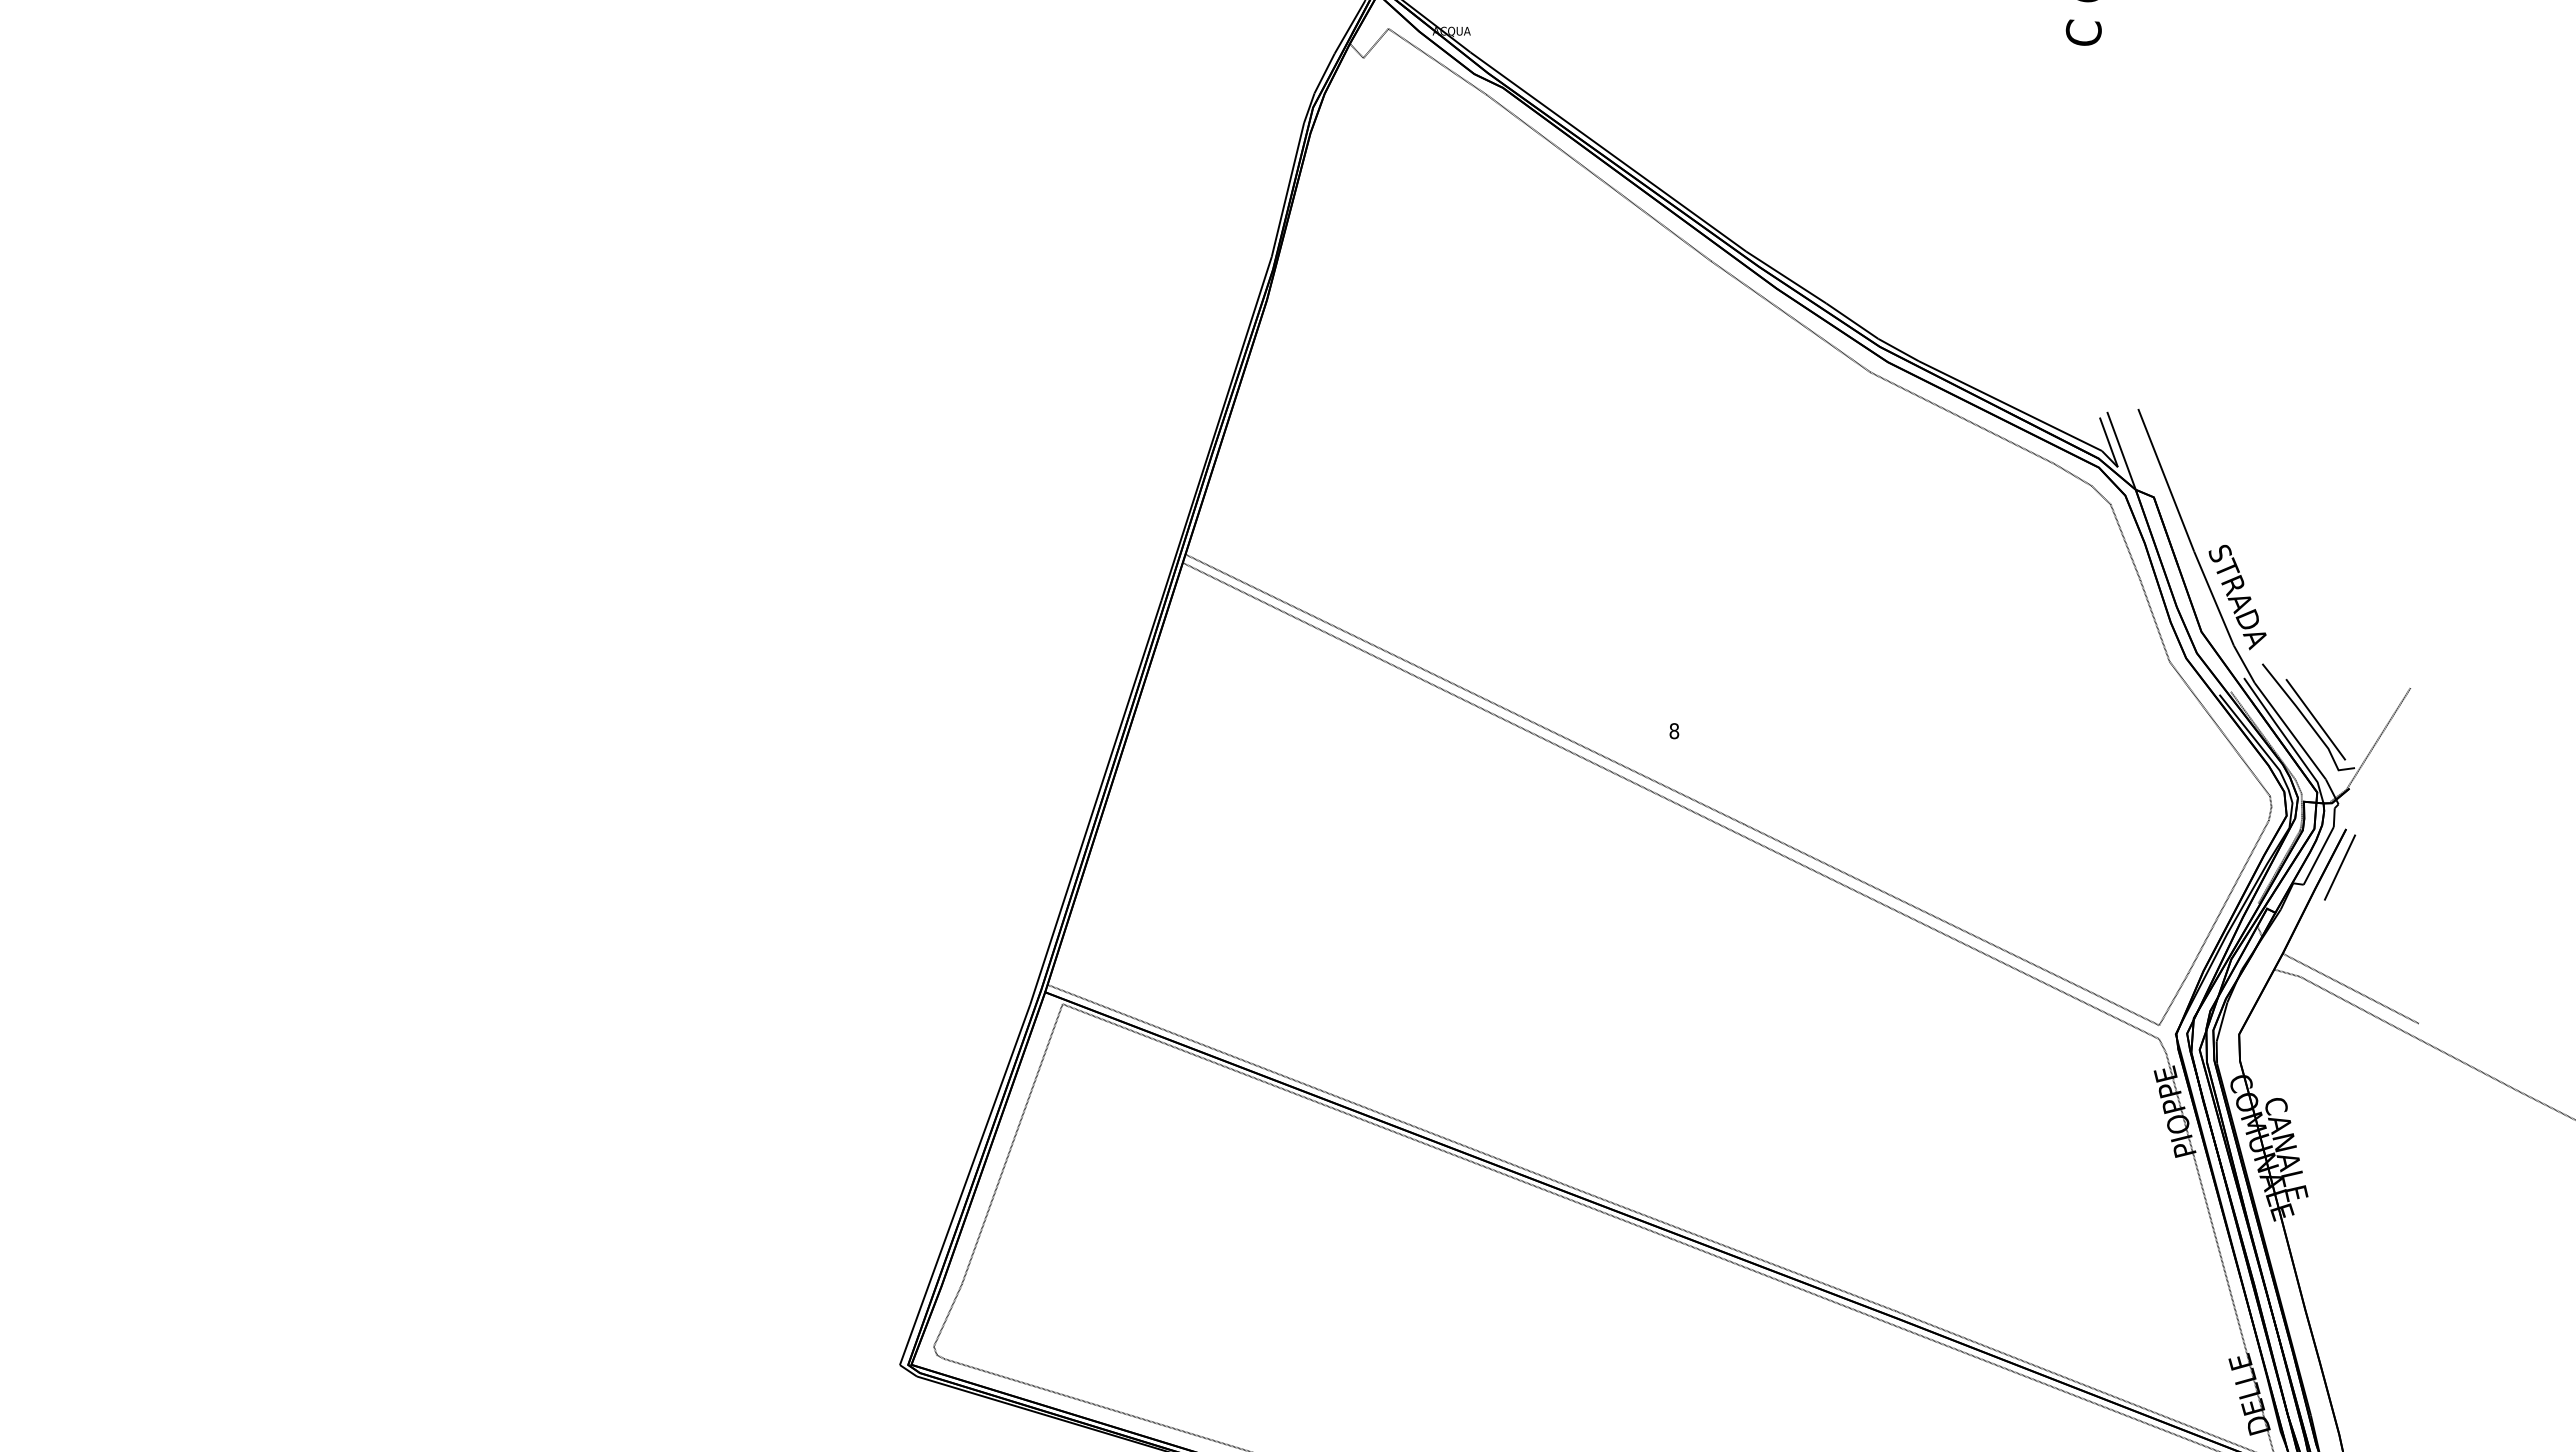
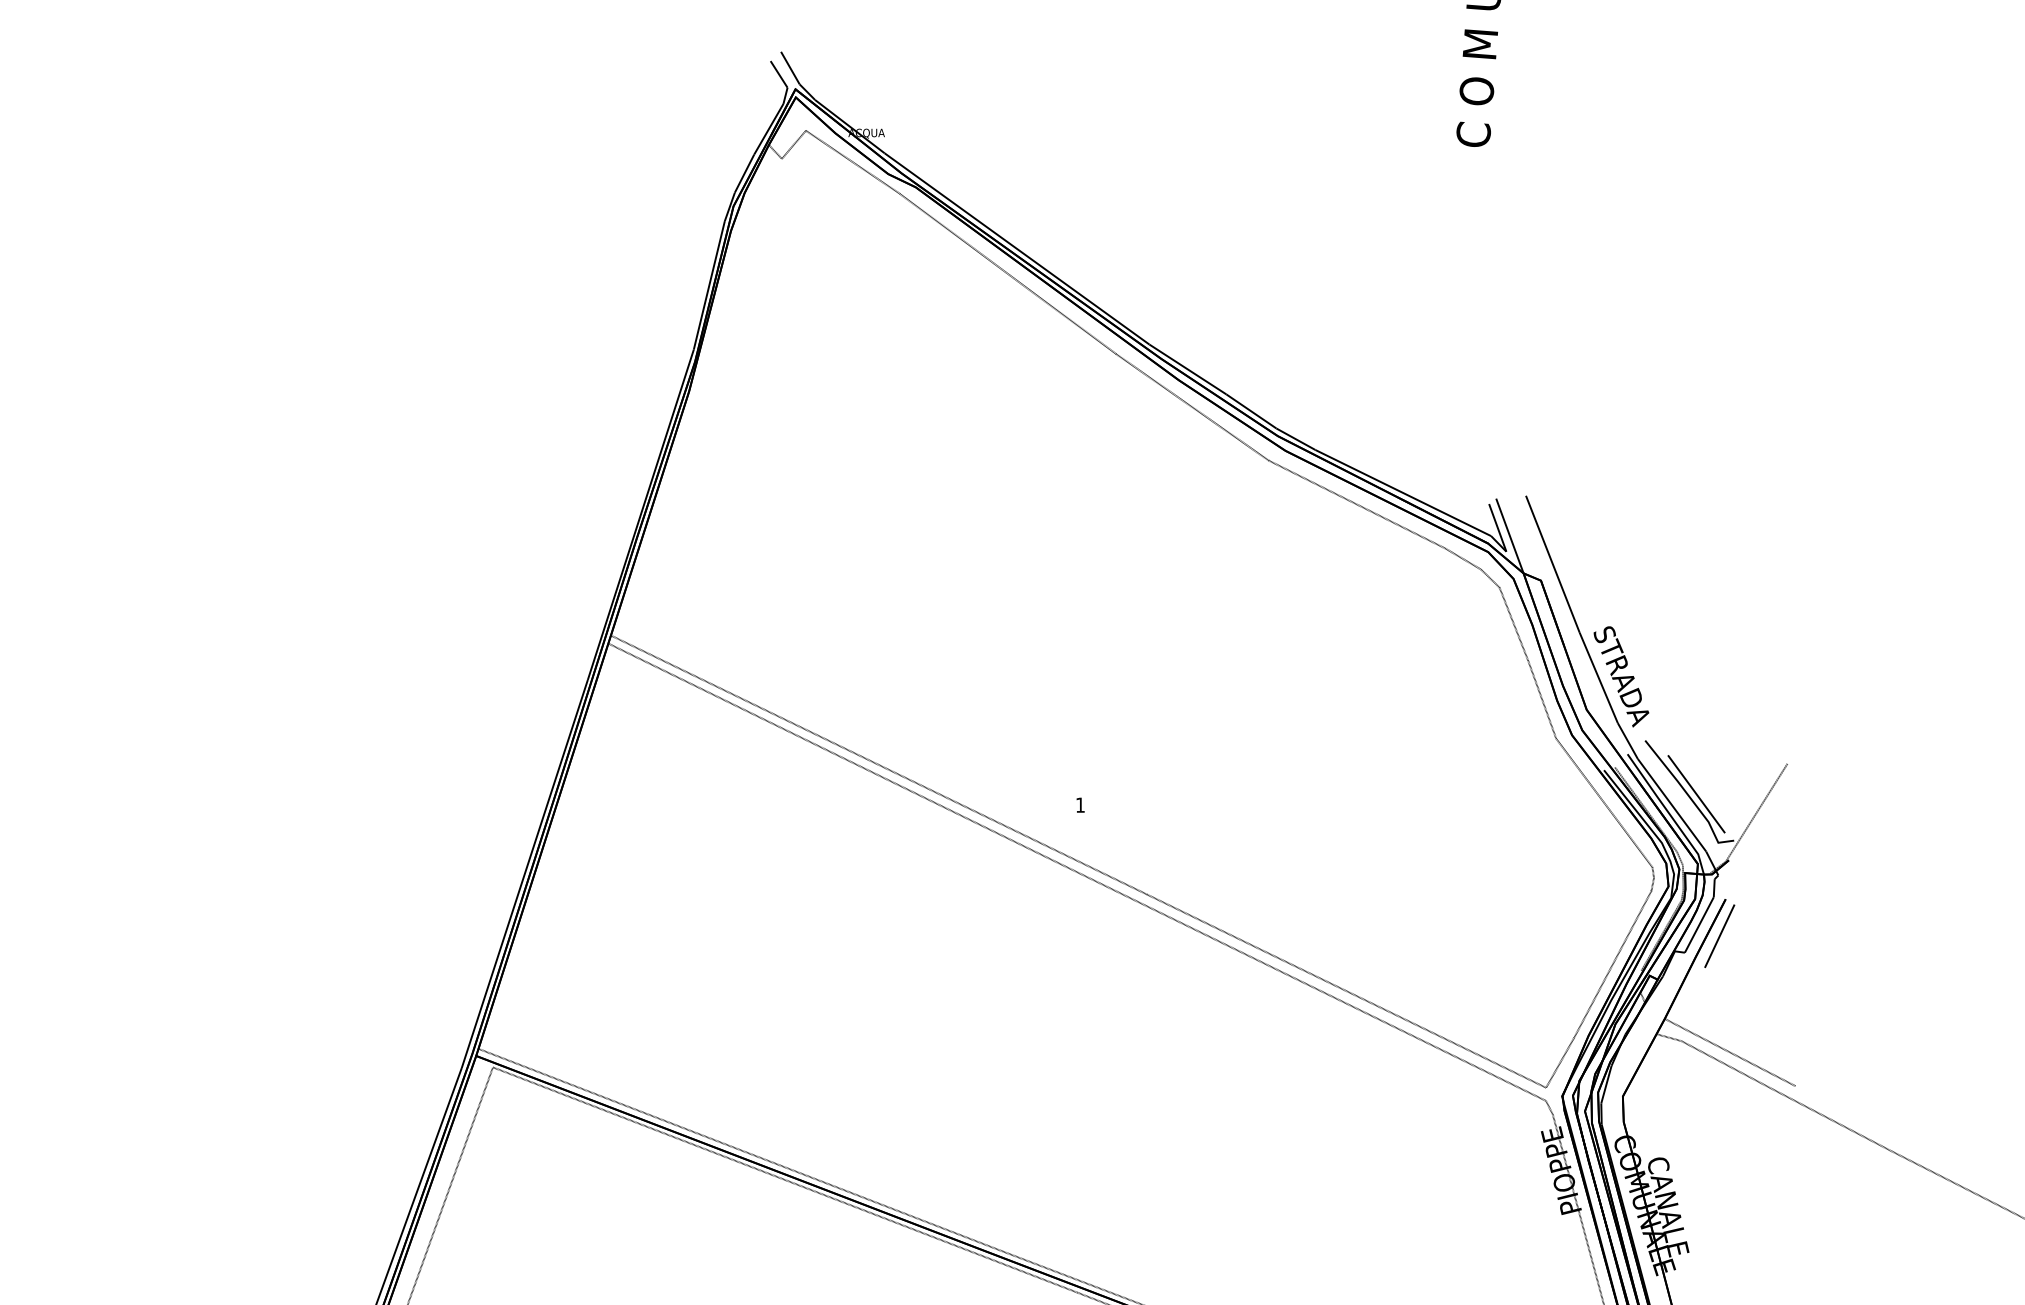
text: (1674, 731) -> (1080, 805), 8 -> 1

